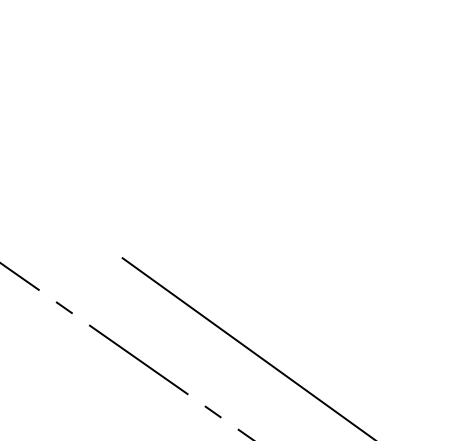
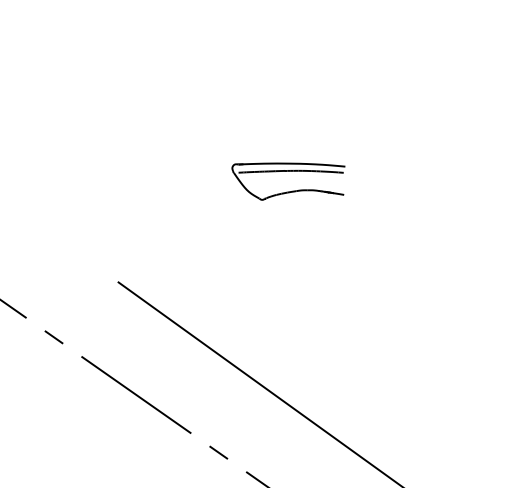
part: (277, 175) -> (290, 190), added

